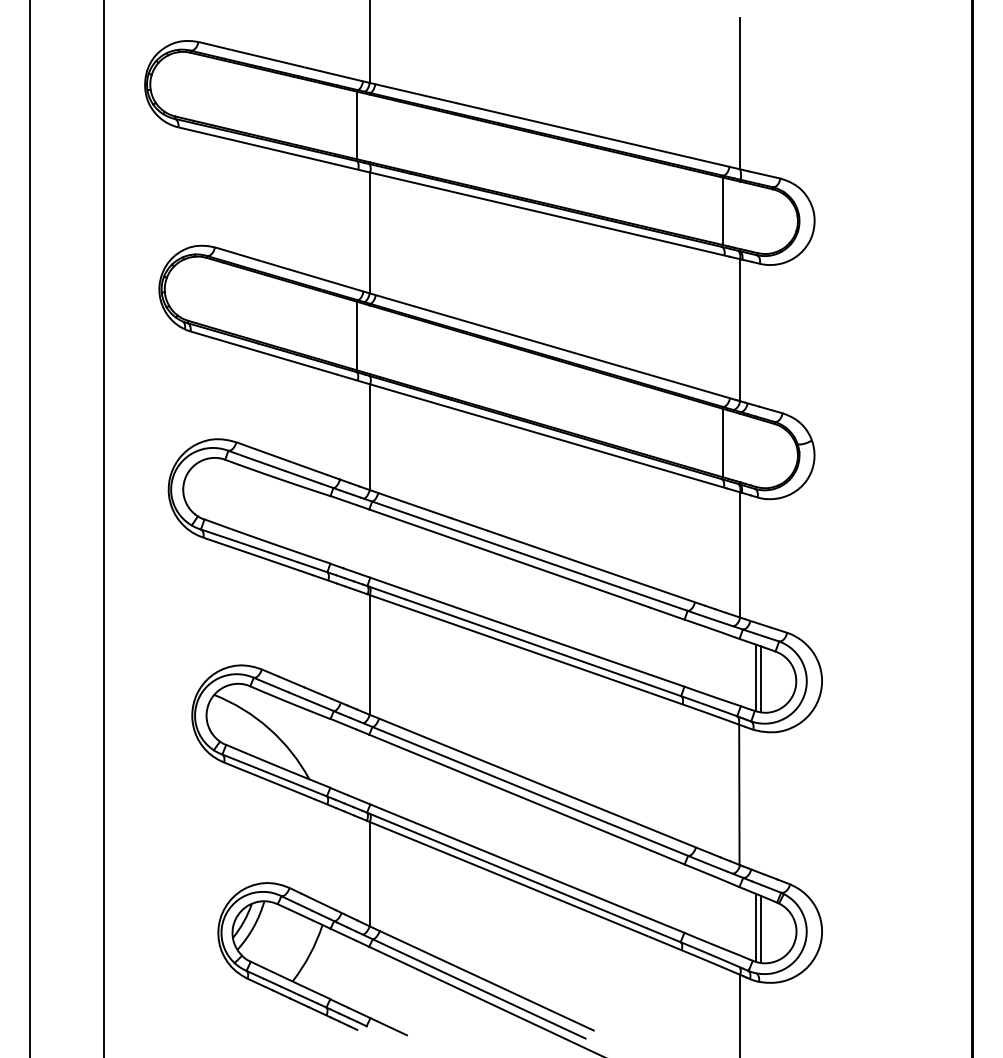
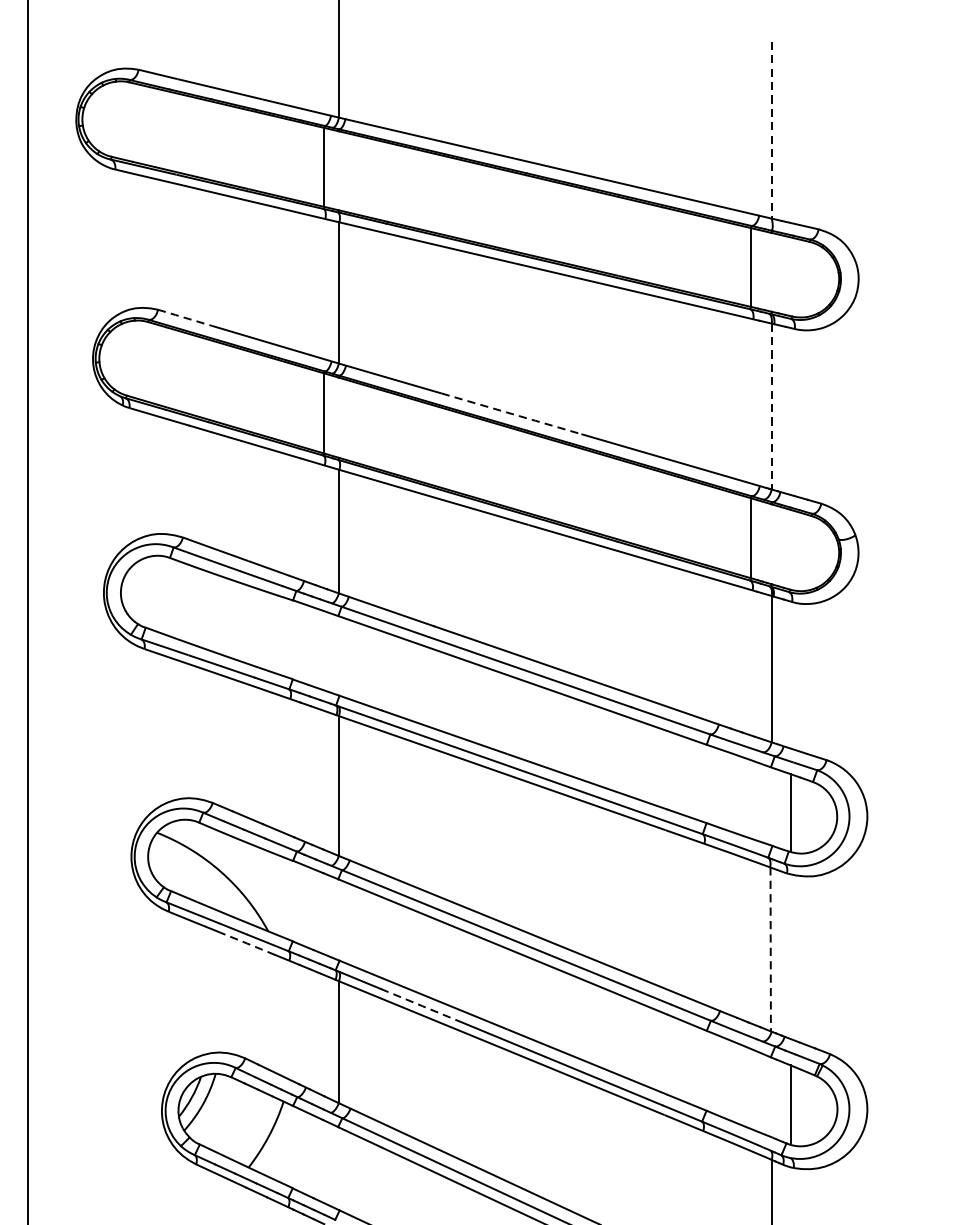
line: (740, 93) -> (772, 129), solid -> dashed
line: (238, 254) -> (185, 318), solid -> dashed
line: (740, 330) -> (772, 406), solid -> dashed
line: (518, 336) -> (512, 413), solid -> dashed
line: (761, 678) -> (796, 813), removed
line: (291, 789) -> (247, 943), solid -> dashed
line: (739, 795) -> (770, 950), solid -> dashed
line: (441, 843) -> (422, 1006), solid -> dashed
line: (761, 929) -> (796, 1106), removed

